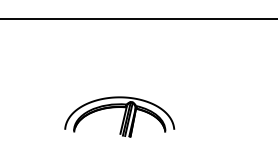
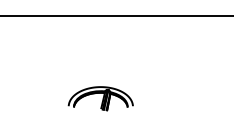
part: (119, 116) -> (100, 98), size x0.7

